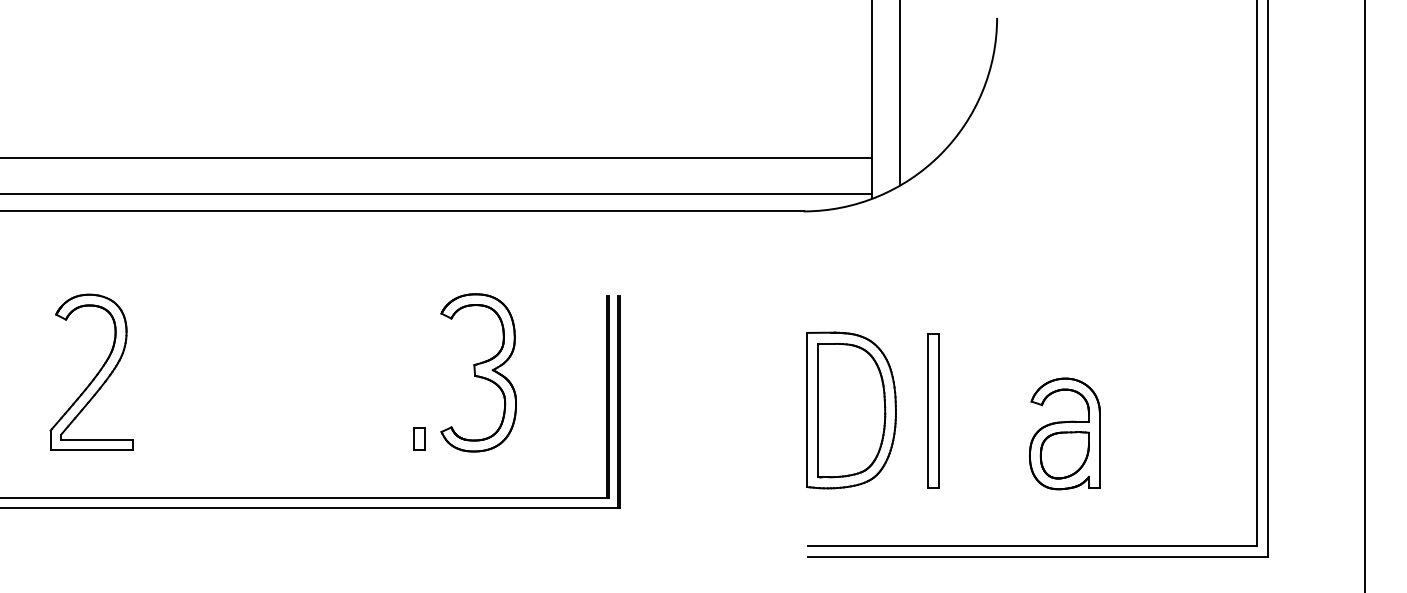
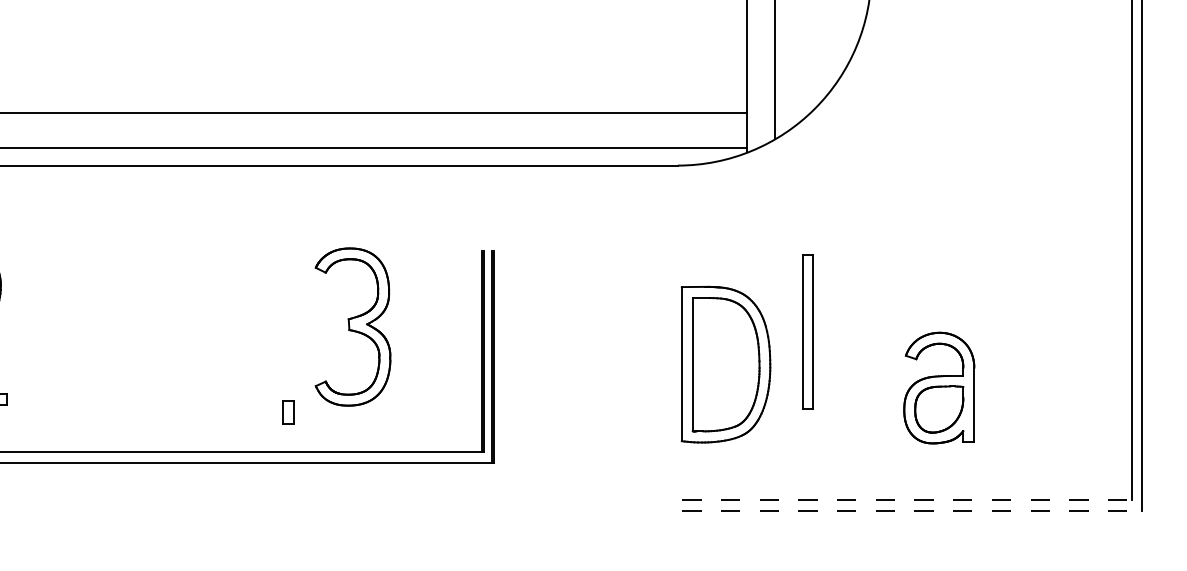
part: (933, 410) -> (807, 331), moved
part: (419, 438) -> (288, 411), moved
line: (1032, 546) -> (906, 500), solid -> dashed
line: (1038, 556) -> (912, 510), solid -> dashed

